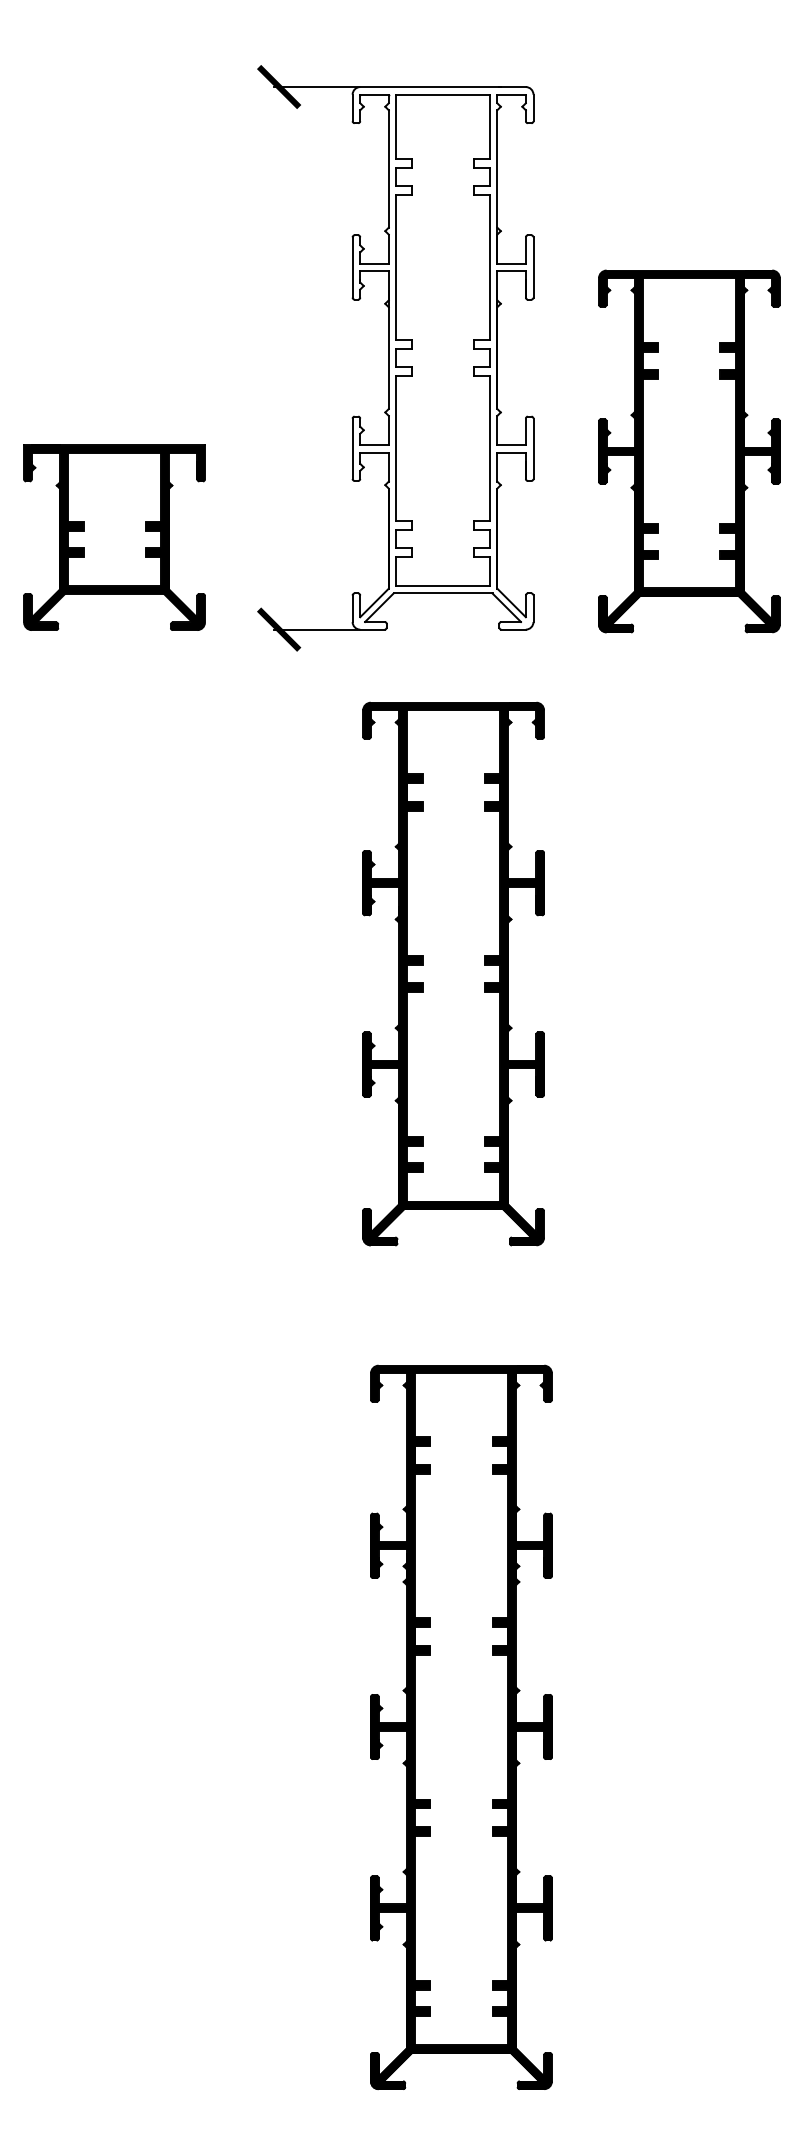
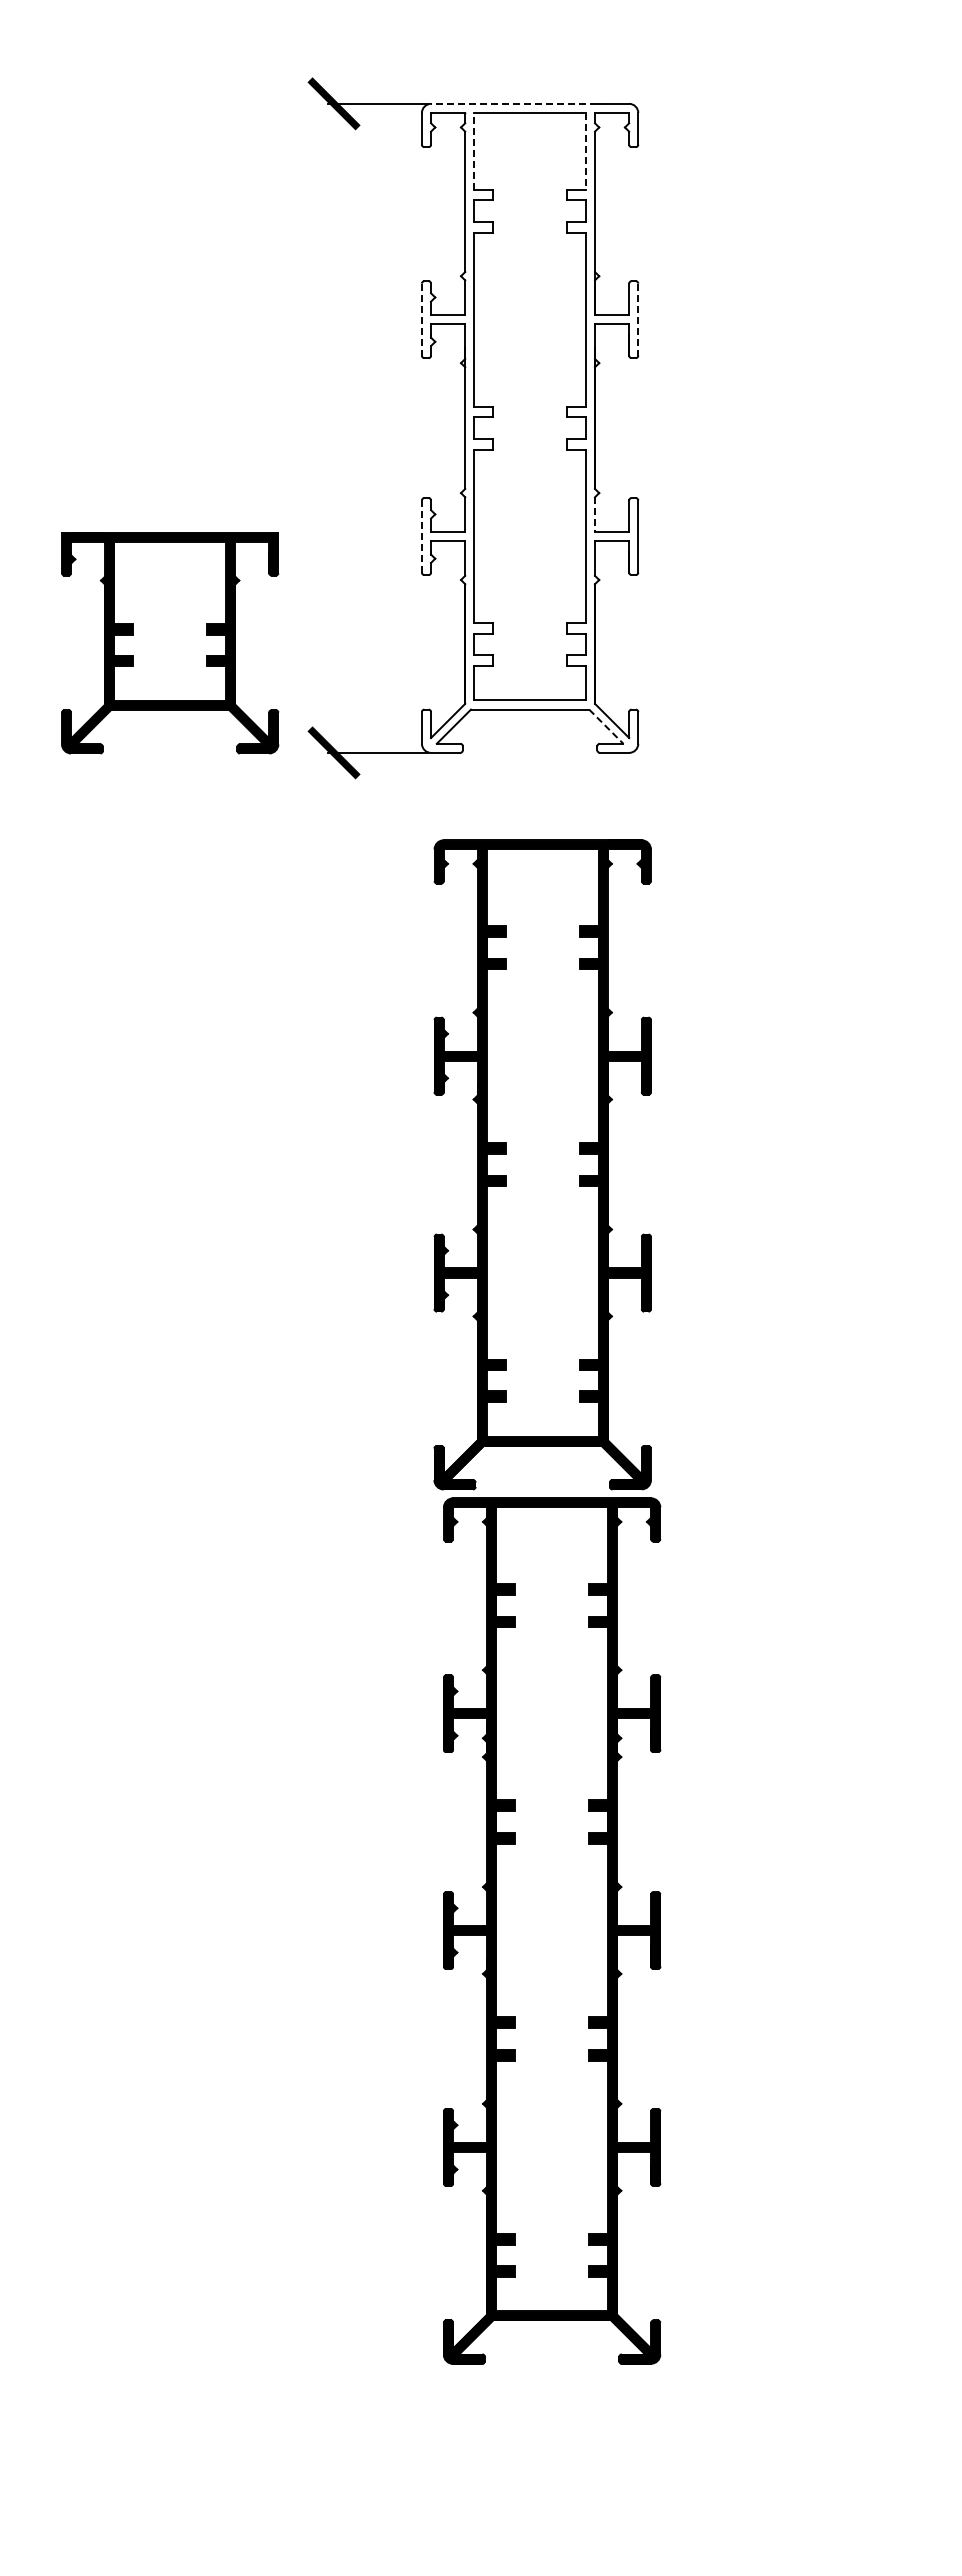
line: (429, 86) -> (513, 103), solid -> dashed
line: (396, 126) -> (474, 150), solid -> dashed
line: (489, 126) -> (585, 151), solid -> dashed
line: (352, 268) -> (421, 320), solid -> dashed
line: (533, 268) -> (638, 320), solid -> dashed
line: (497, 431) -> (595, 515), solid -> dashed
line: (352, 449) -> (421, 537), solid -> dashed
part: (689, 451) -> (824, 539), removed
part: (114, 538) -> (170, 643), moved
line: (506, 608) -> (606, 727), solid -> dashed
part: (461, 1726) -> (552, 1930), moved

